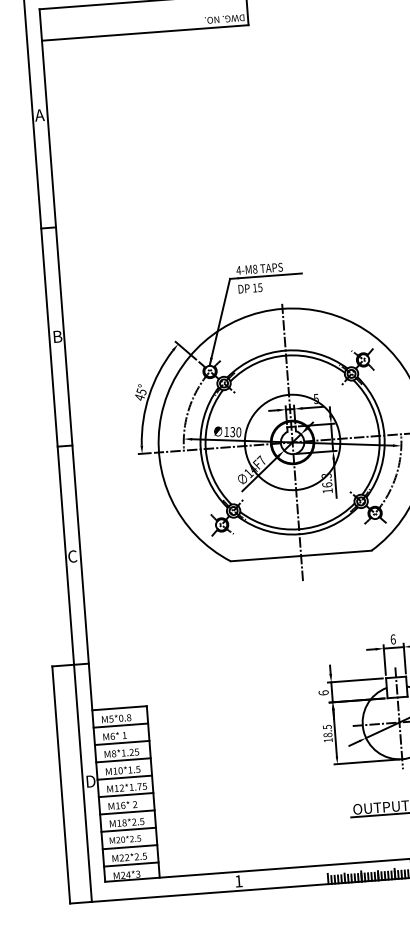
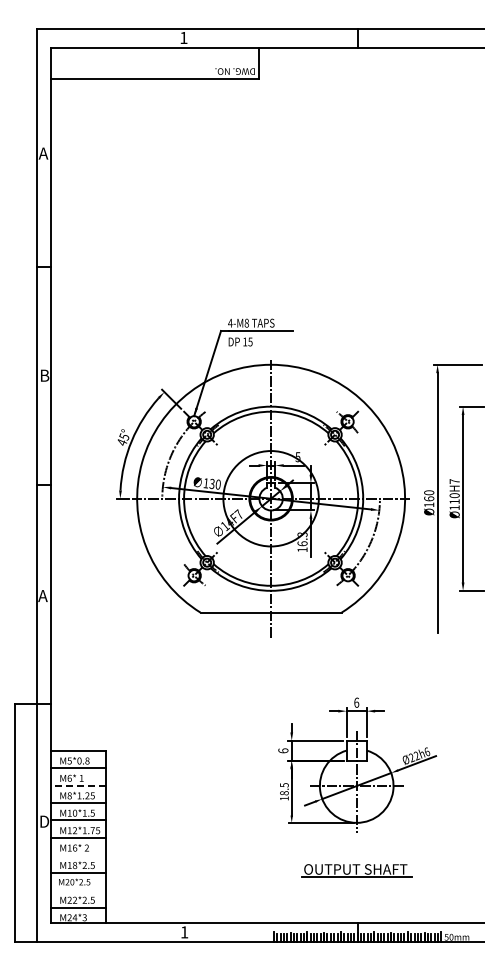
text: (71, 556) -> (42, 595), C -> A
line: (122, 742) -> (78, 785), solid -> dashed
line: (127, 812) -> (78, 855), removed
line: (129, 847) -> (78, 890), removed

